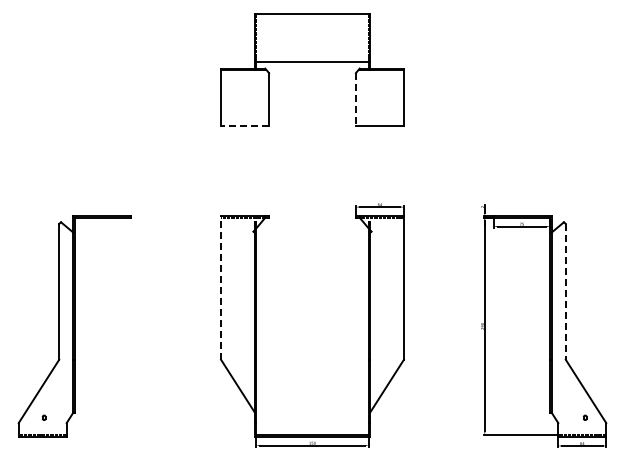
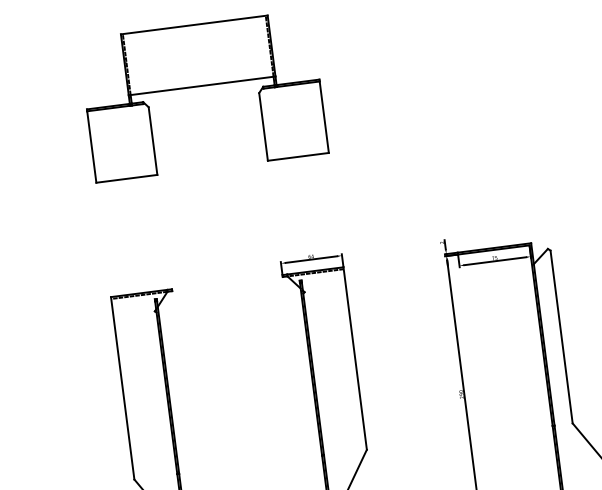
line: (355, 99) -> (262, 126), dashed -> solid
line: (245, 126) -> (127, 178), dashed -> solid
line: (221, 288) -> (123, 388), dashed -> solid
line: (565, 291) -> (561, 336), dashed -> solid

